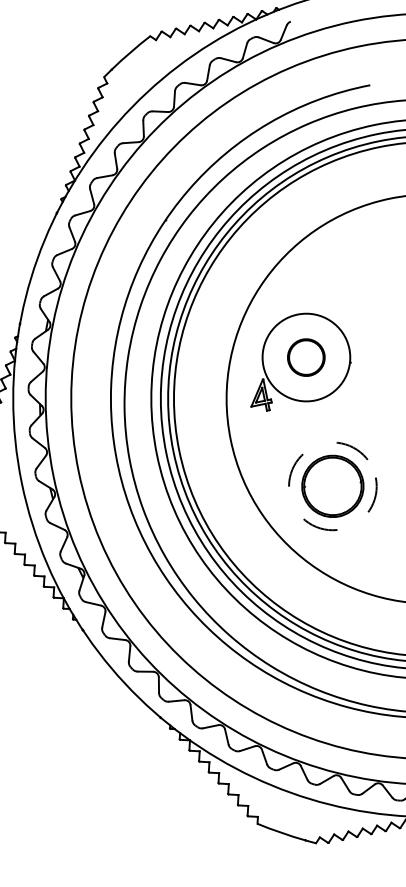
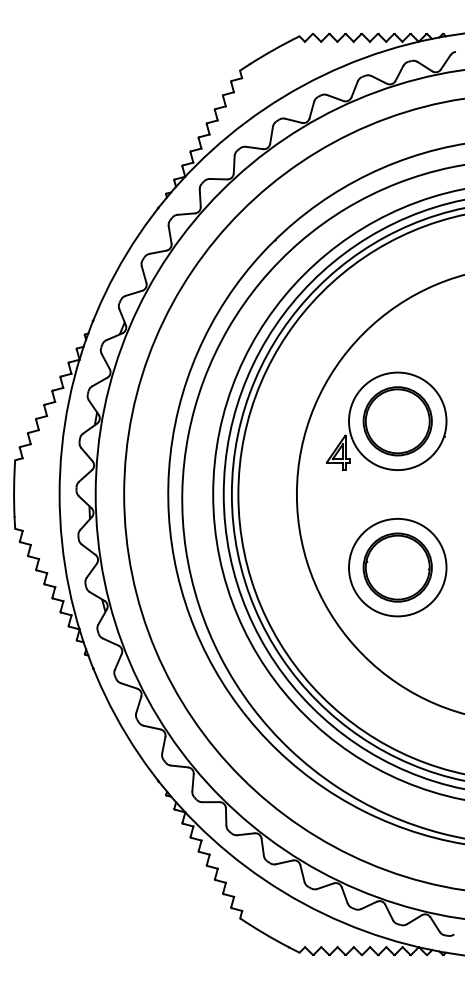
part: (306, 357) -> (397, 421), size x1.67
circle: (332, 486) -> (397, 567), dashed -> solid

